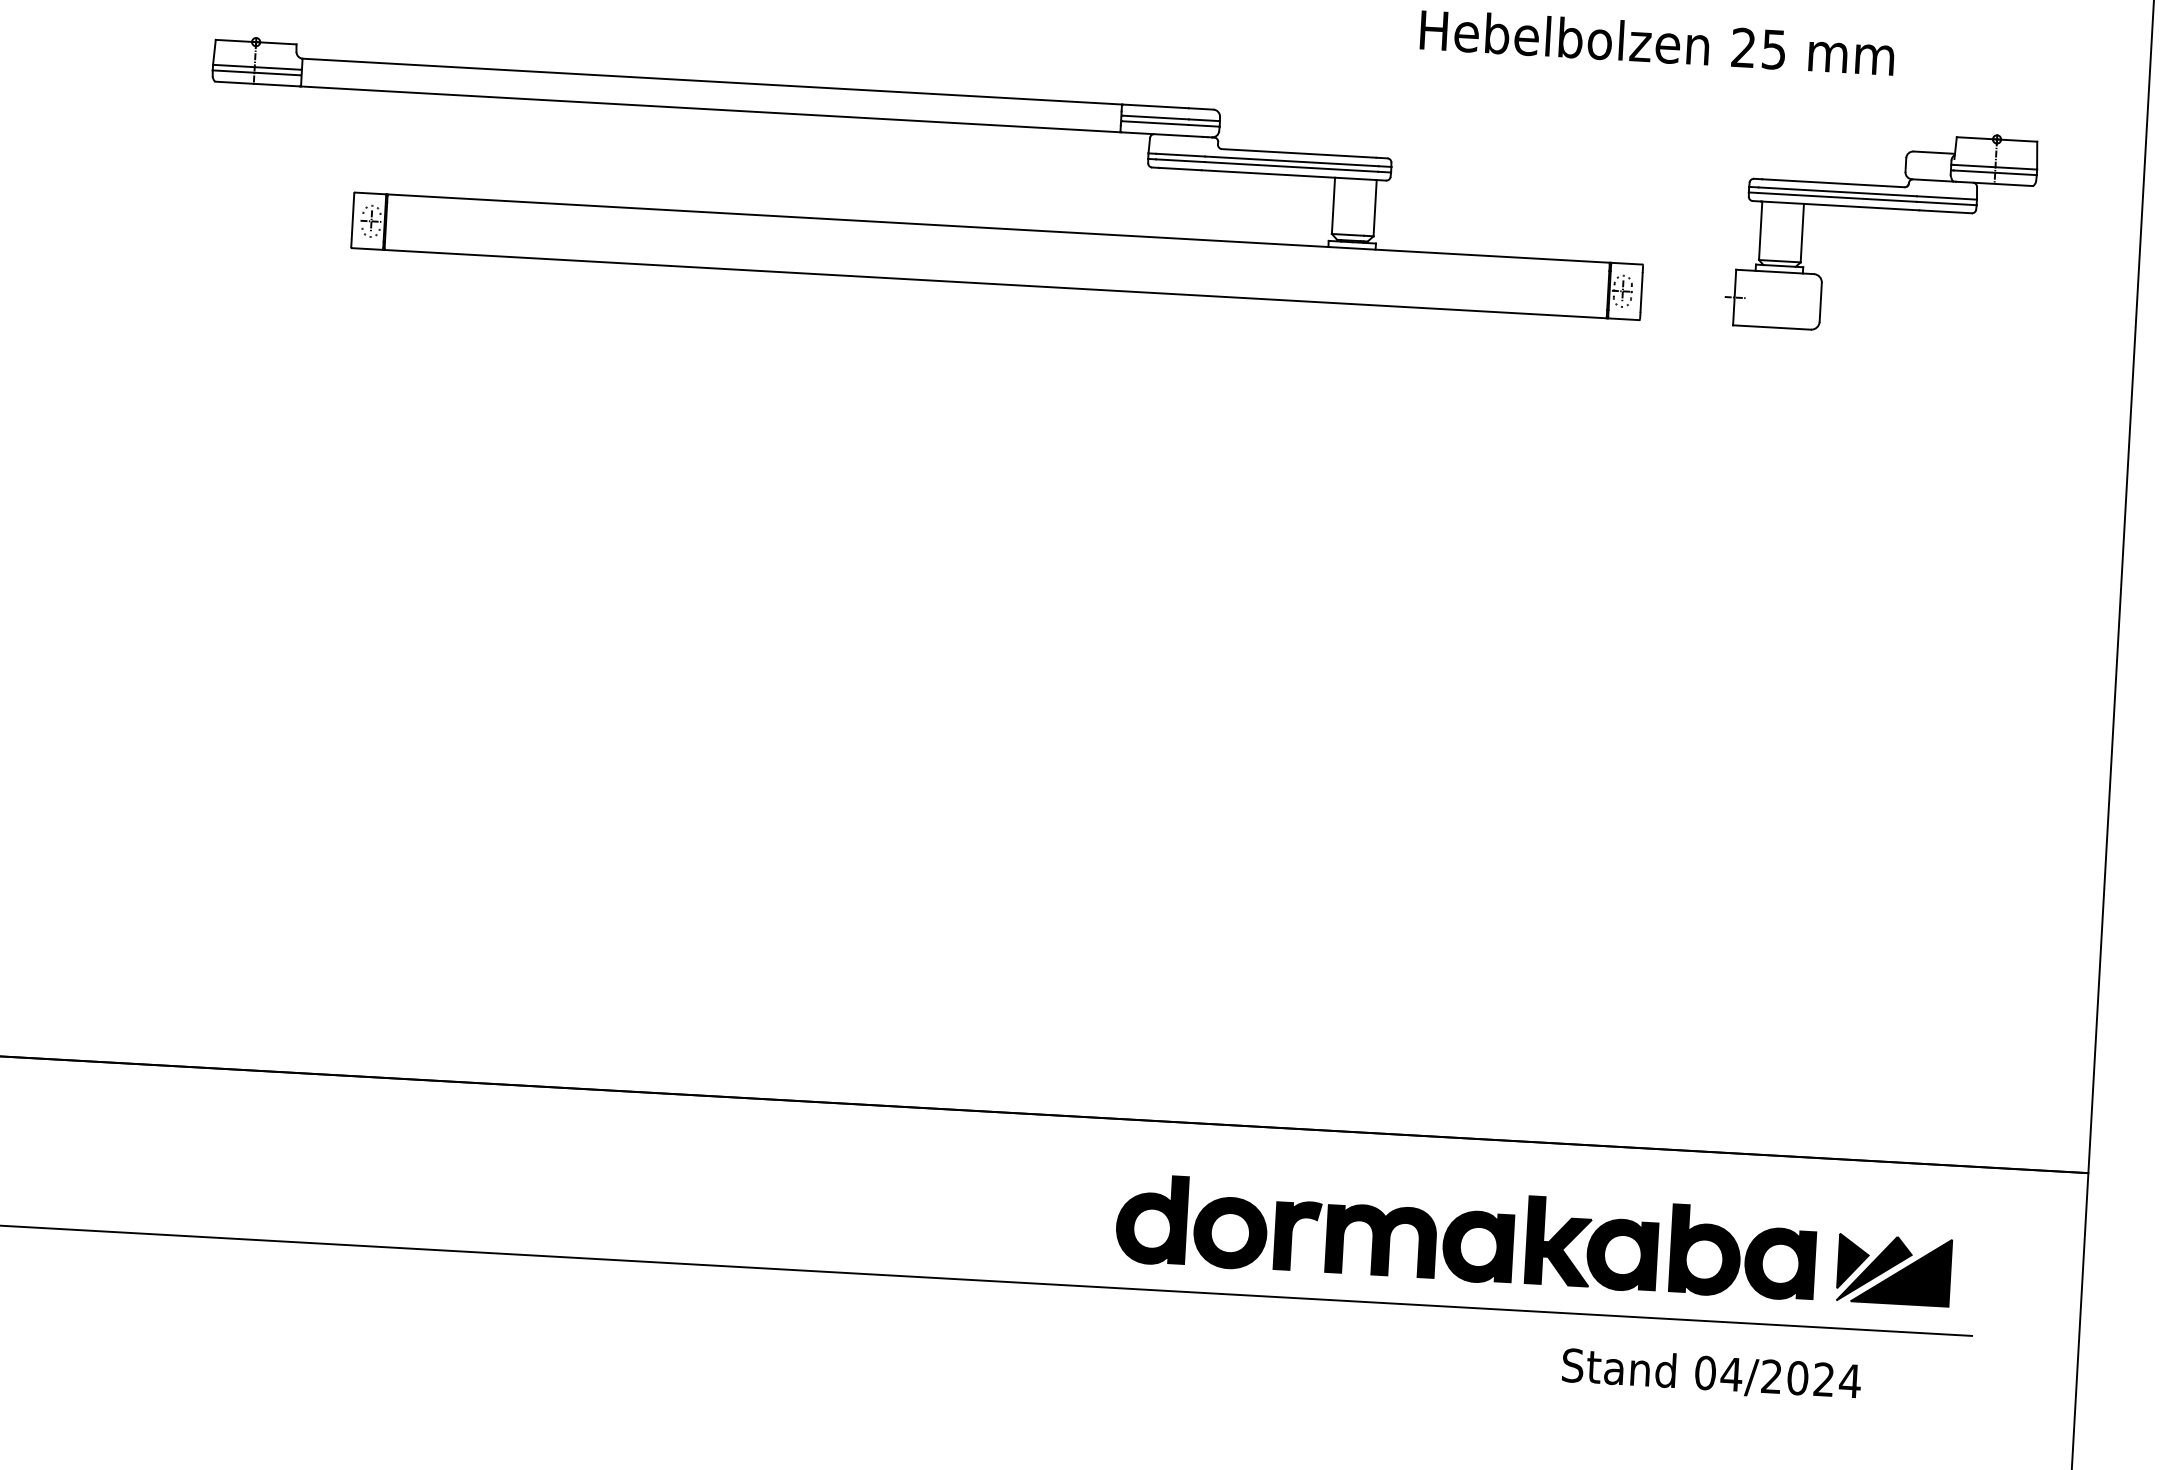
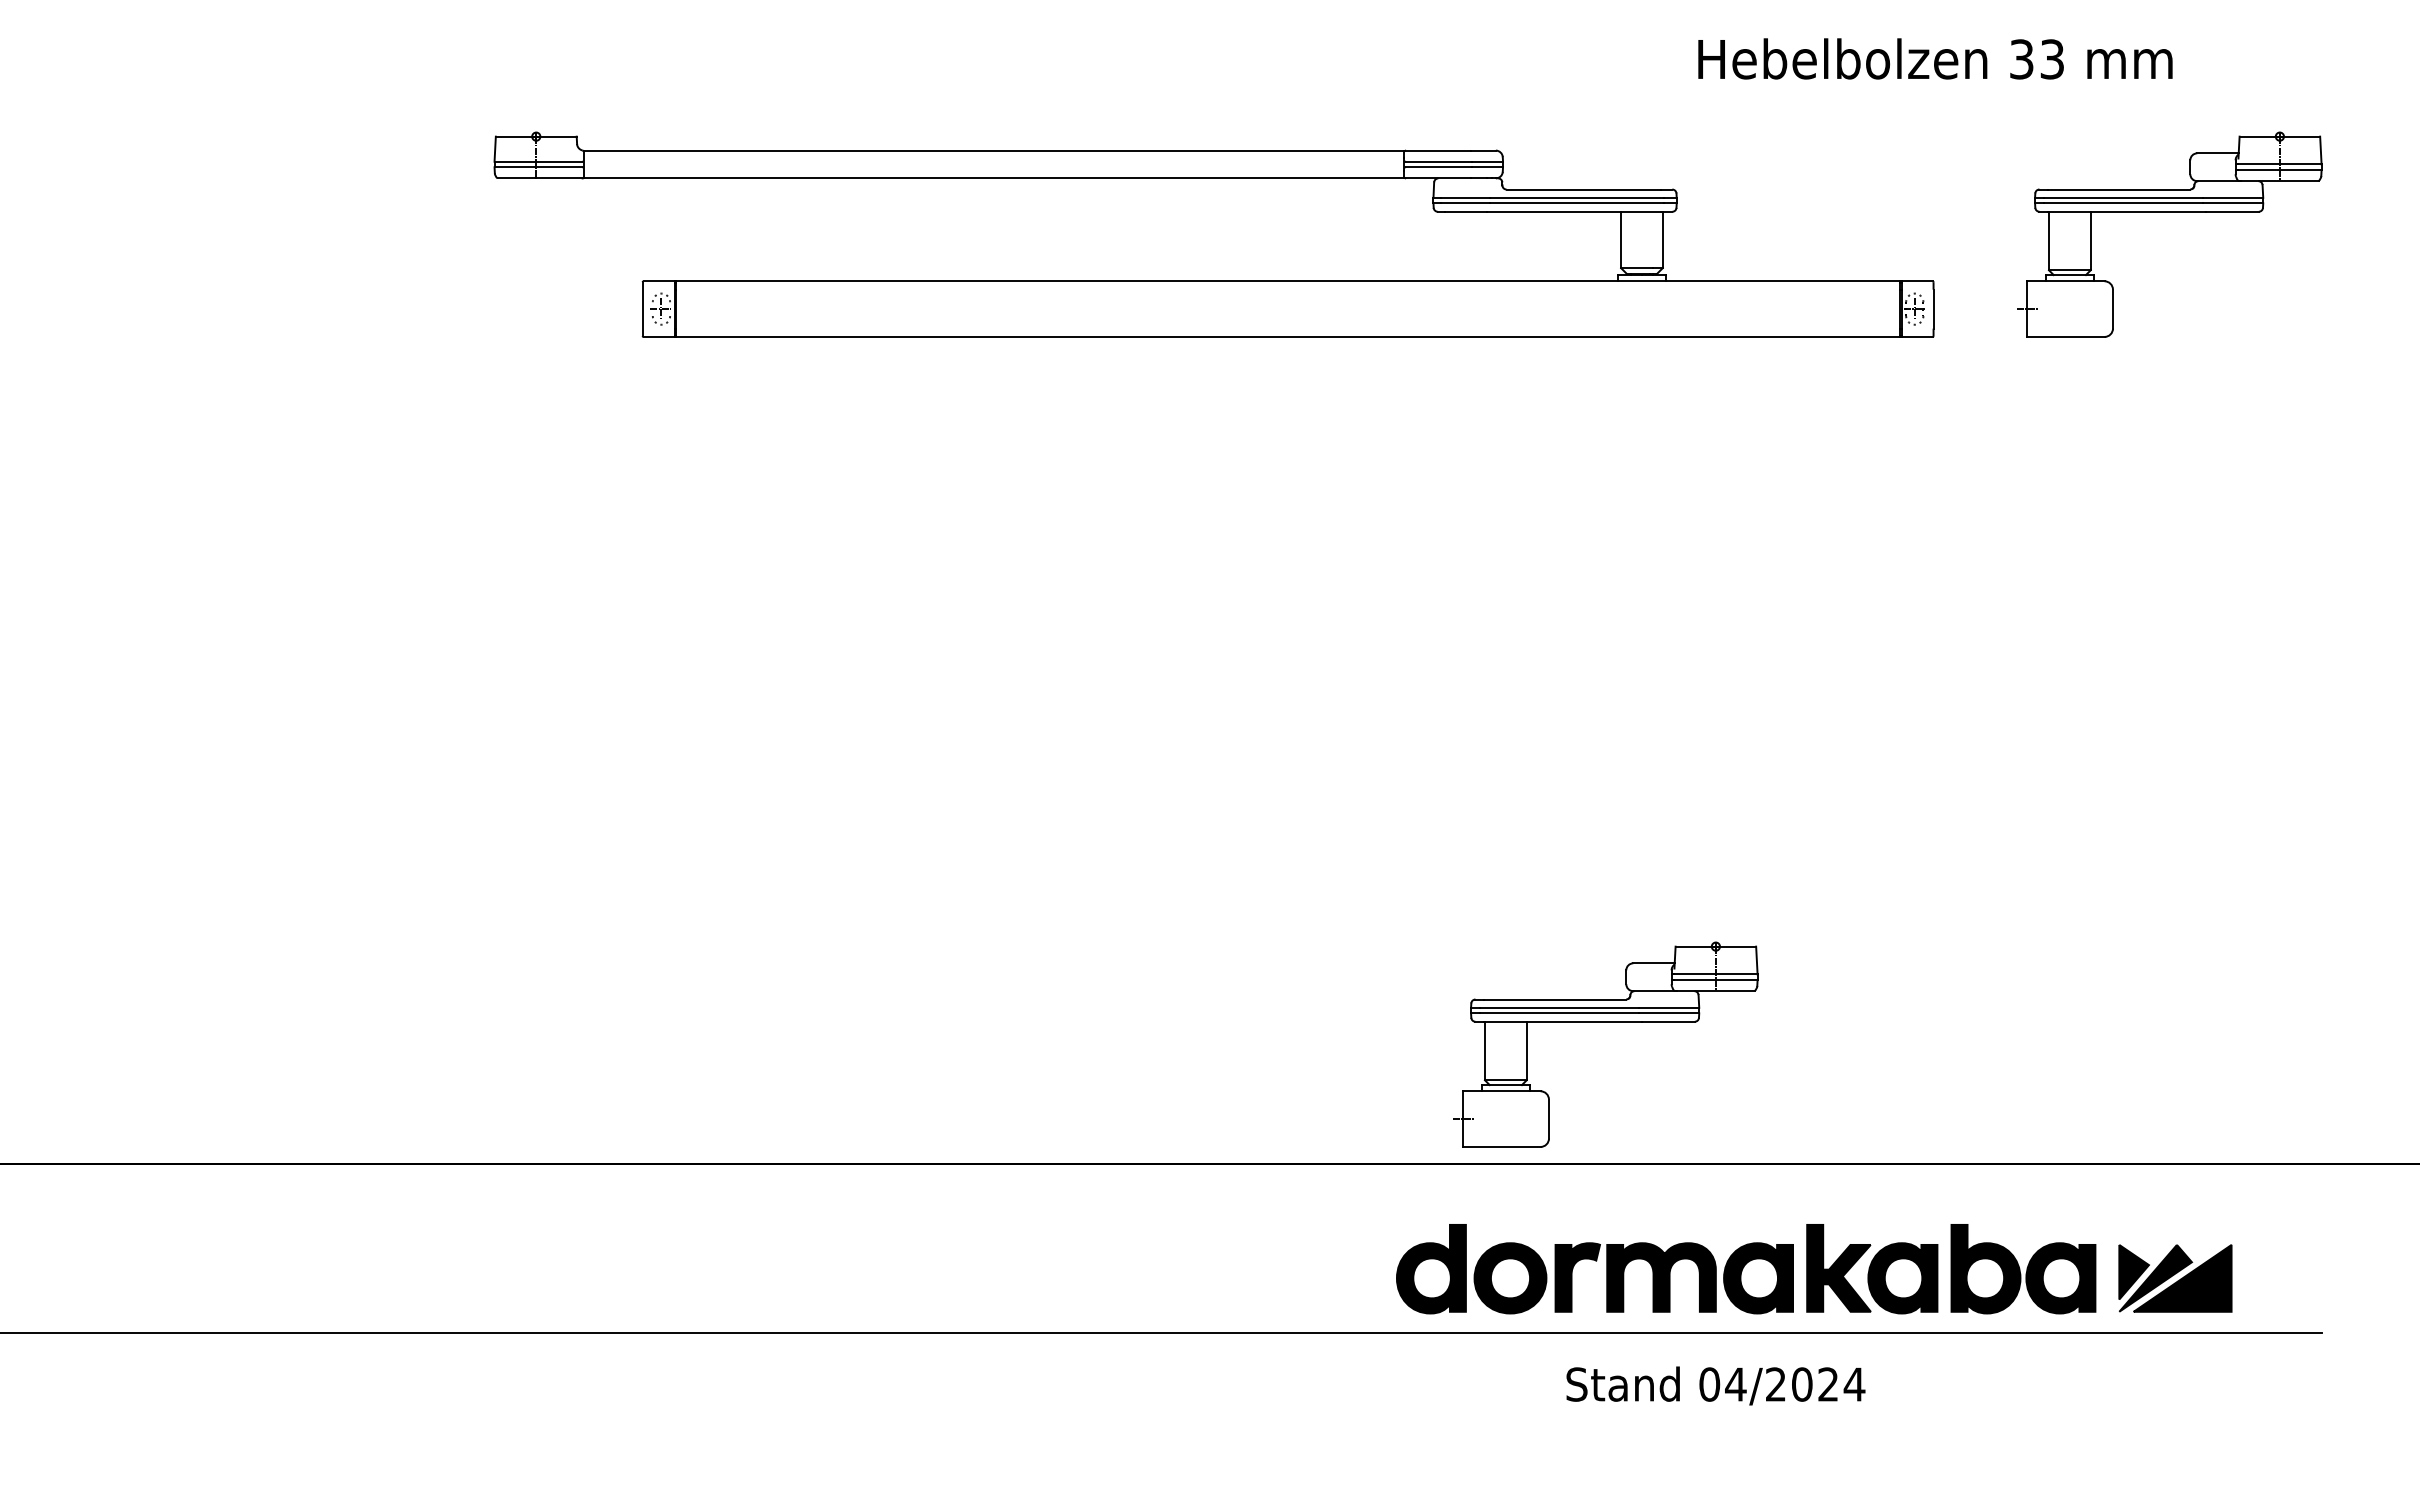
text: (1758, 48) -> (2036, 59), 25 -> 33
part: (1274, 986) -> (1605, 1022), added
part: (1534, 1241) -> (1814, 1269), moved
text: (1711, 1374) -> (1715, 1385), moved

